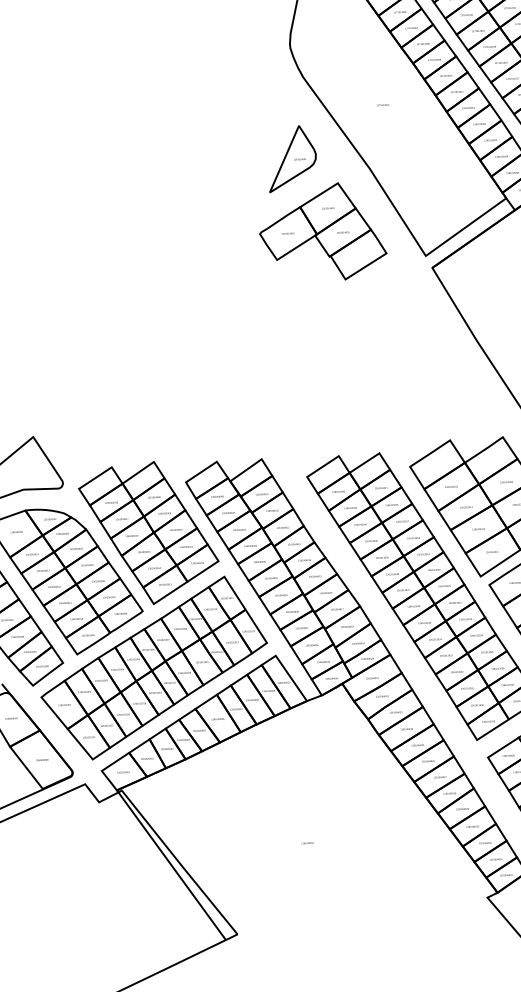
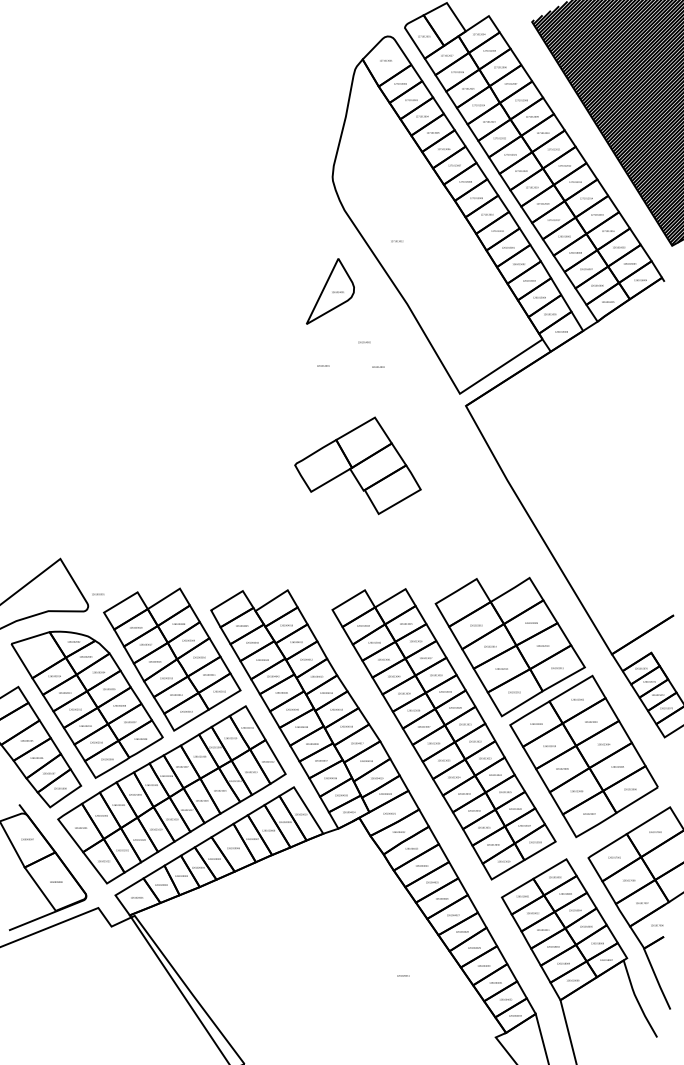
text: (383, 105) -> (397, 241), moved
part: (322, 231) -> (357, 465), moved
text: (17, 532) -> (98, 594), moved
text: (307, 842) -> (403, 975), moved

